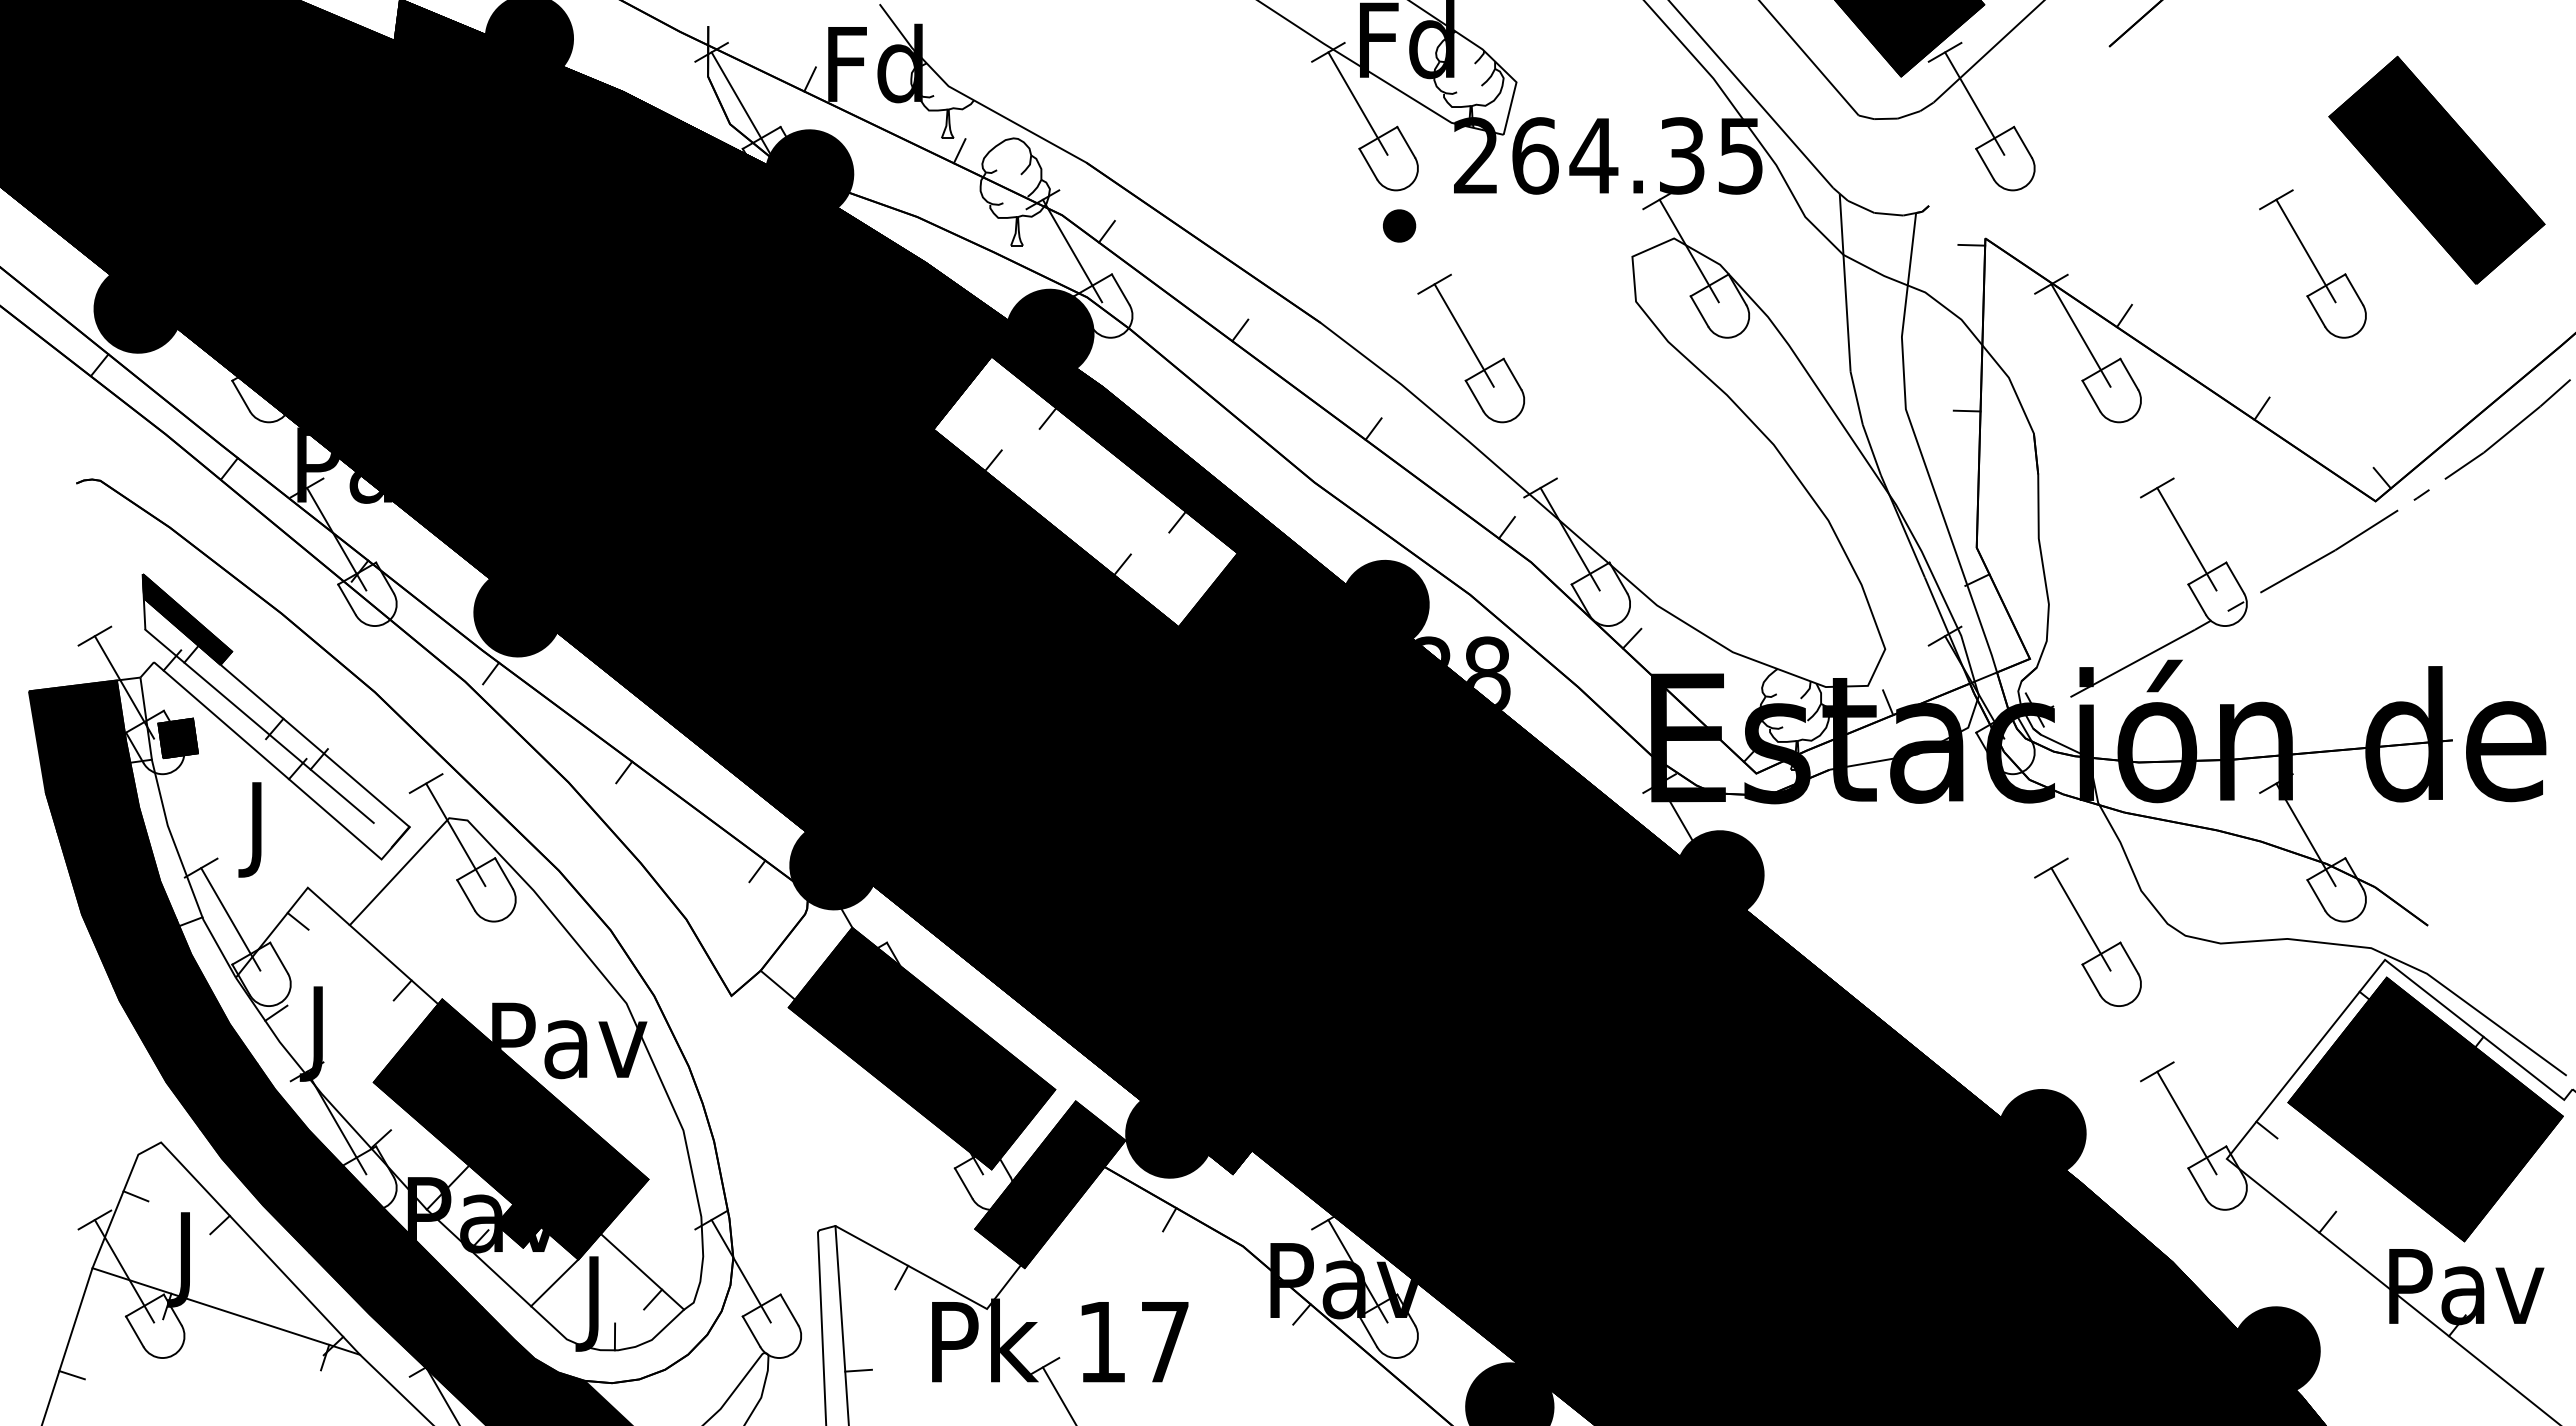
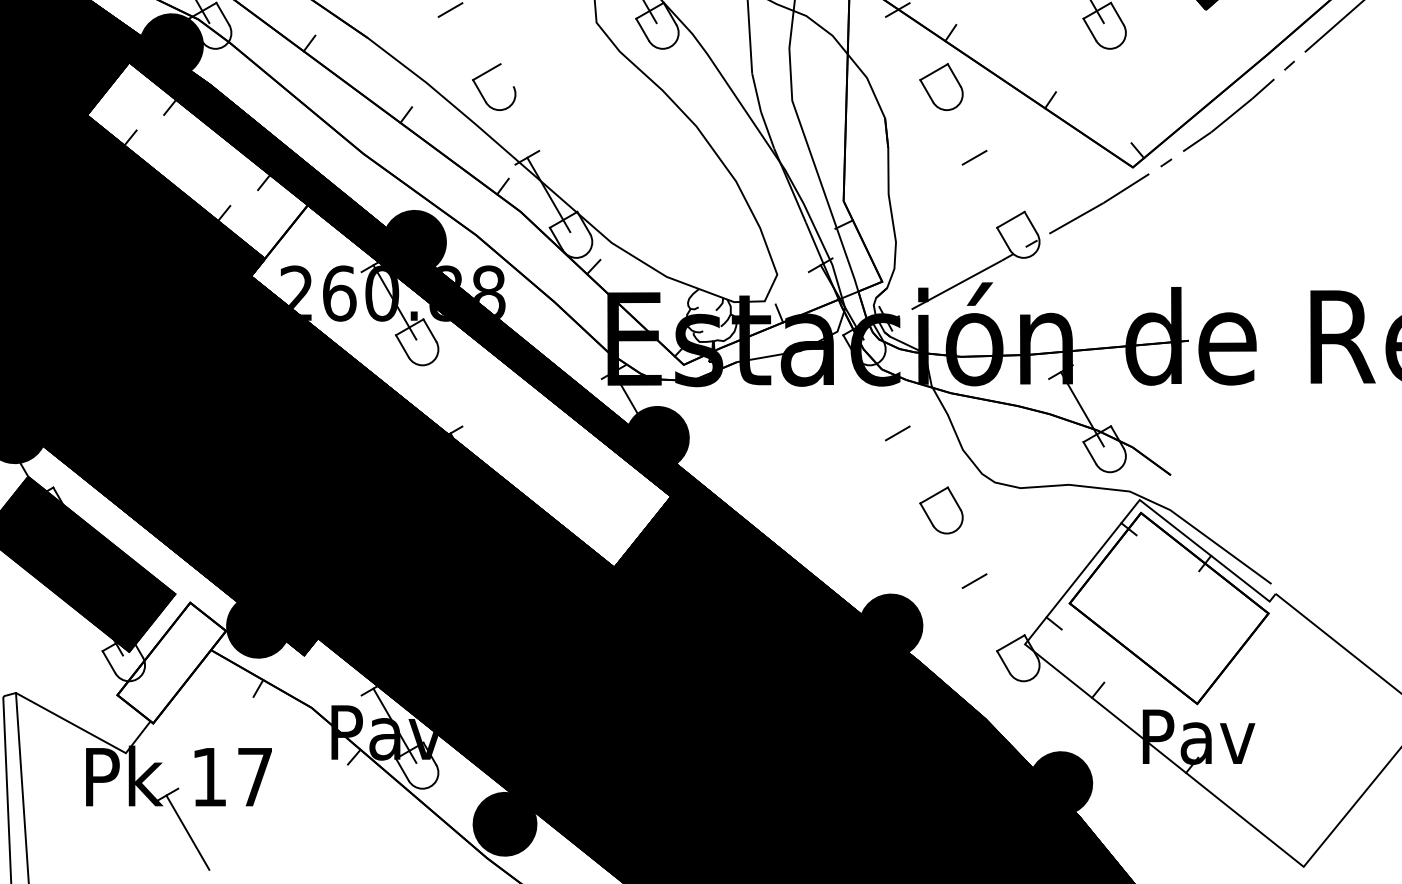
line: (1463, 335) -> (471, 47), removed
line: (2080, 335) -> (918, 47), removed
line: (1512, 373) -> (506, 74), removed
line: (1966, 410) -> (836, 101), removed
line: (2186, 539) -> (995, 195), removed
fill: (1449, 803) -> (461, 386), removed
line: (2080, 919) -> (918, 470), removed
fill: (2425, 1109) -> (1169, 608), removed
line: (2186, 1122) -> (995, 617), removed
fill: (1050, 1184) -> (171, 662), removed
line: (901, 1277) -> (63, 730), removed
line: (858, 1370) -> (32, 797), removed

